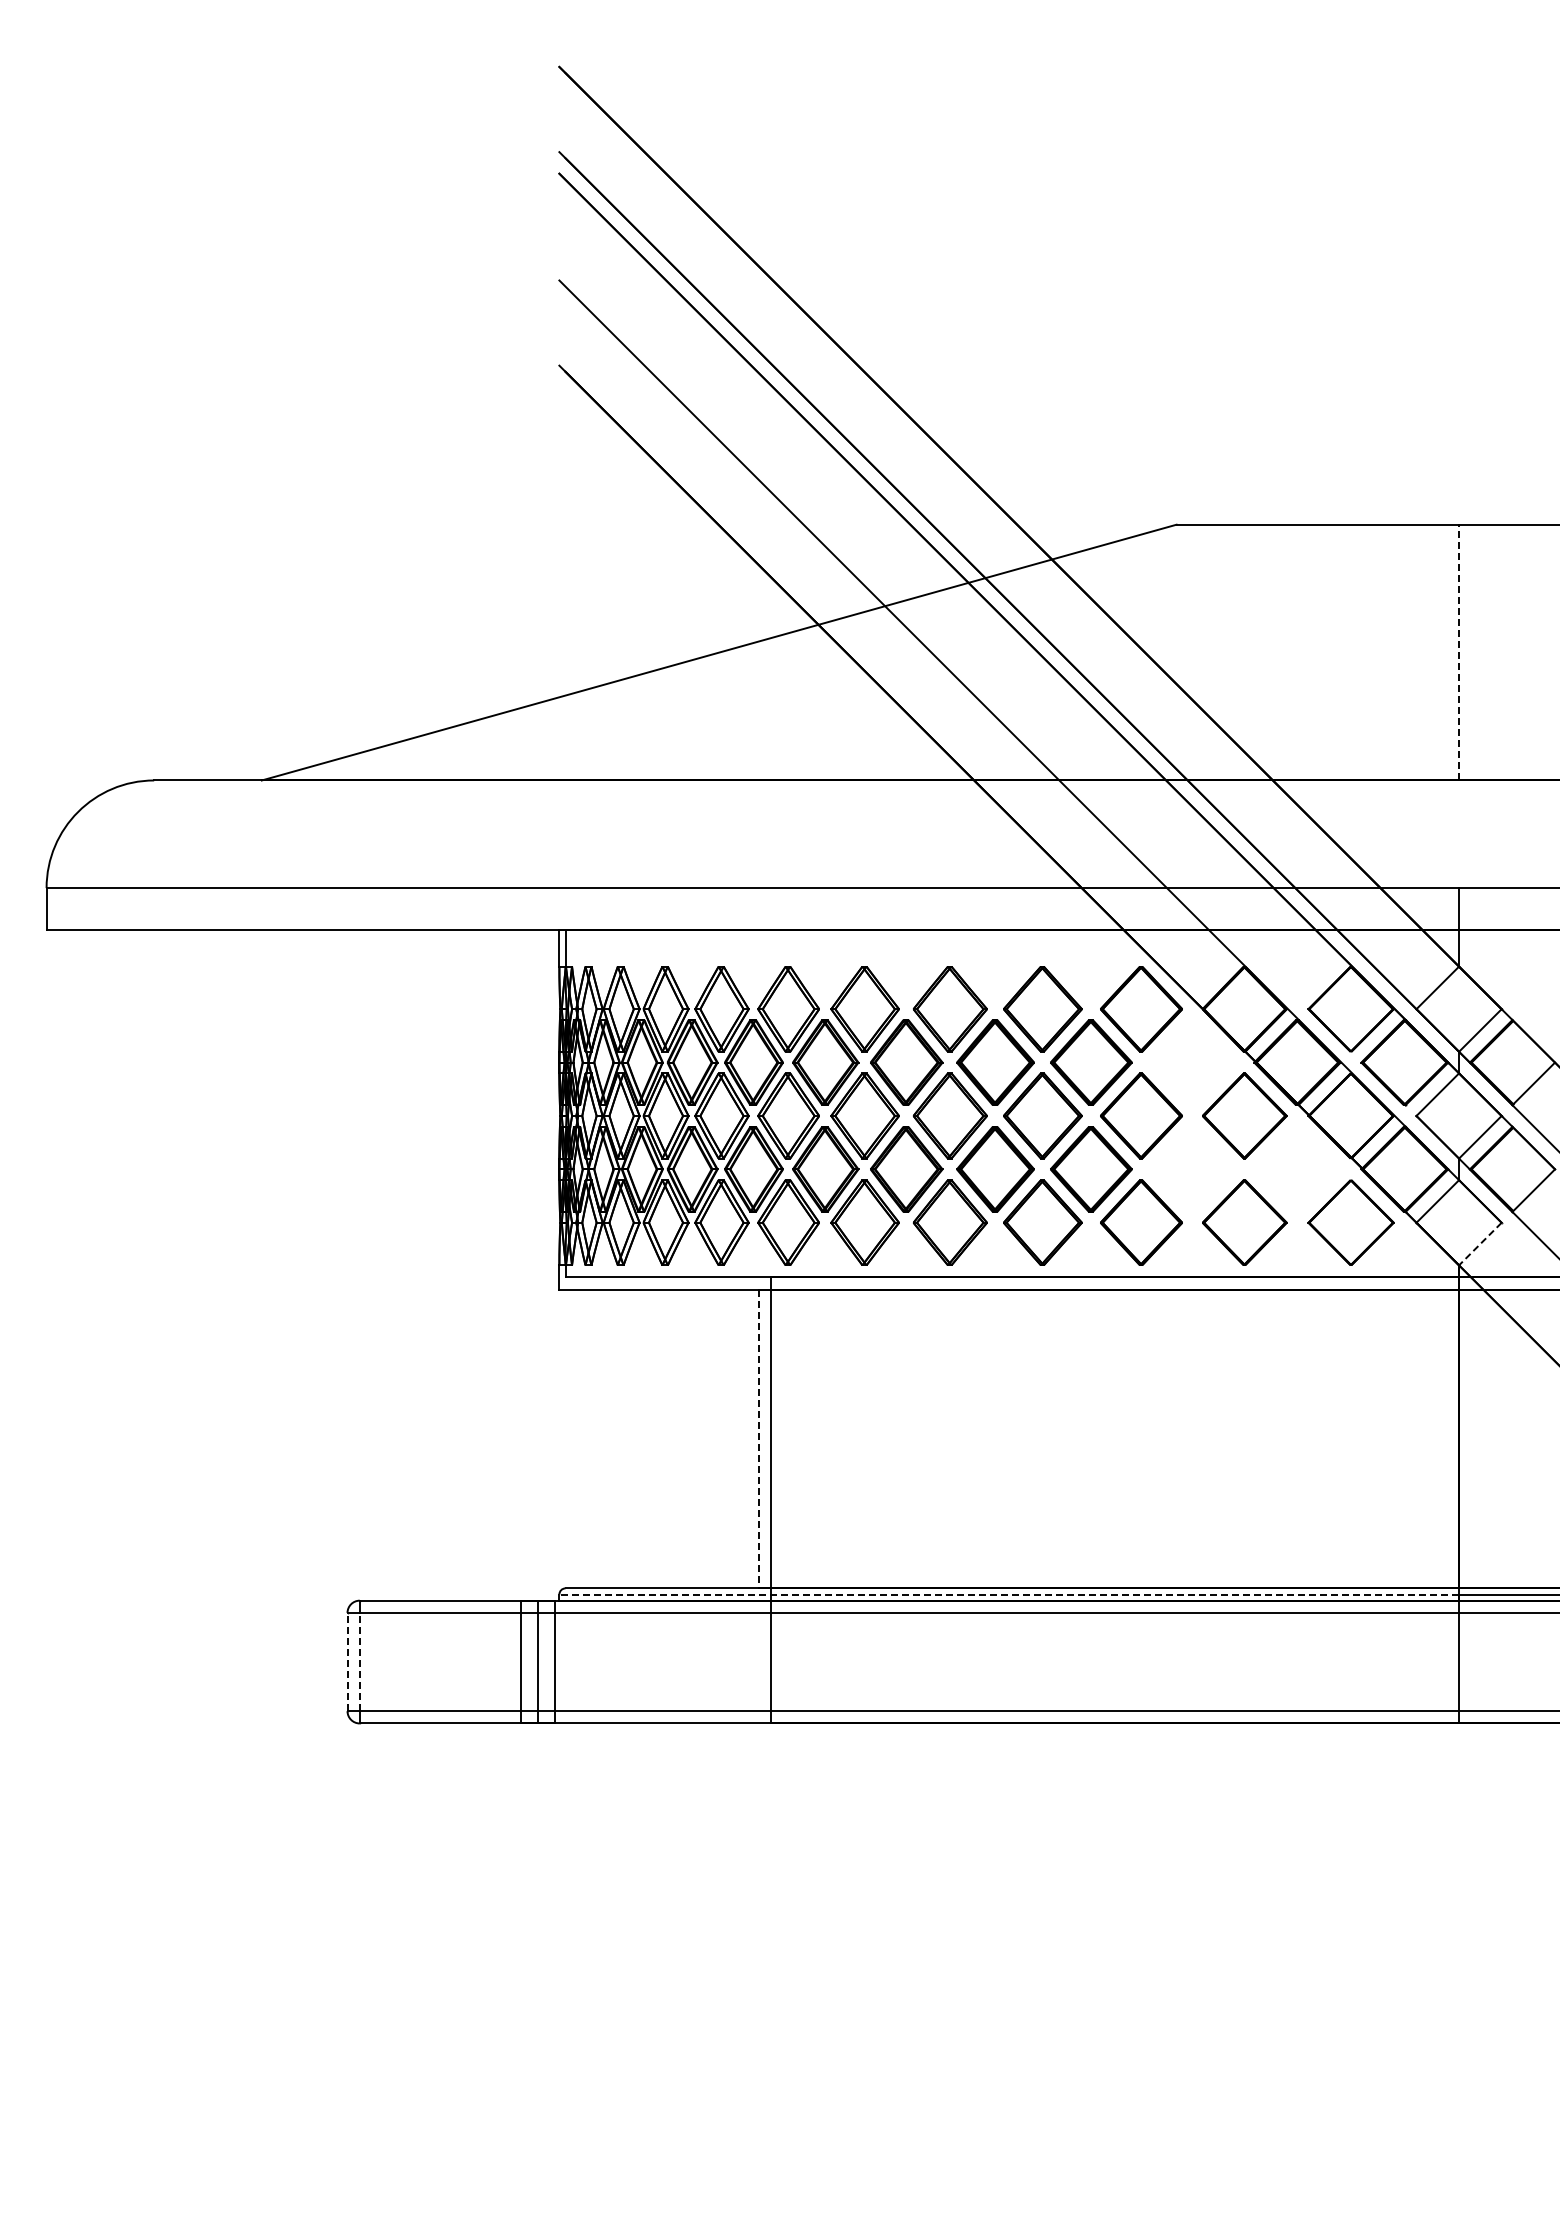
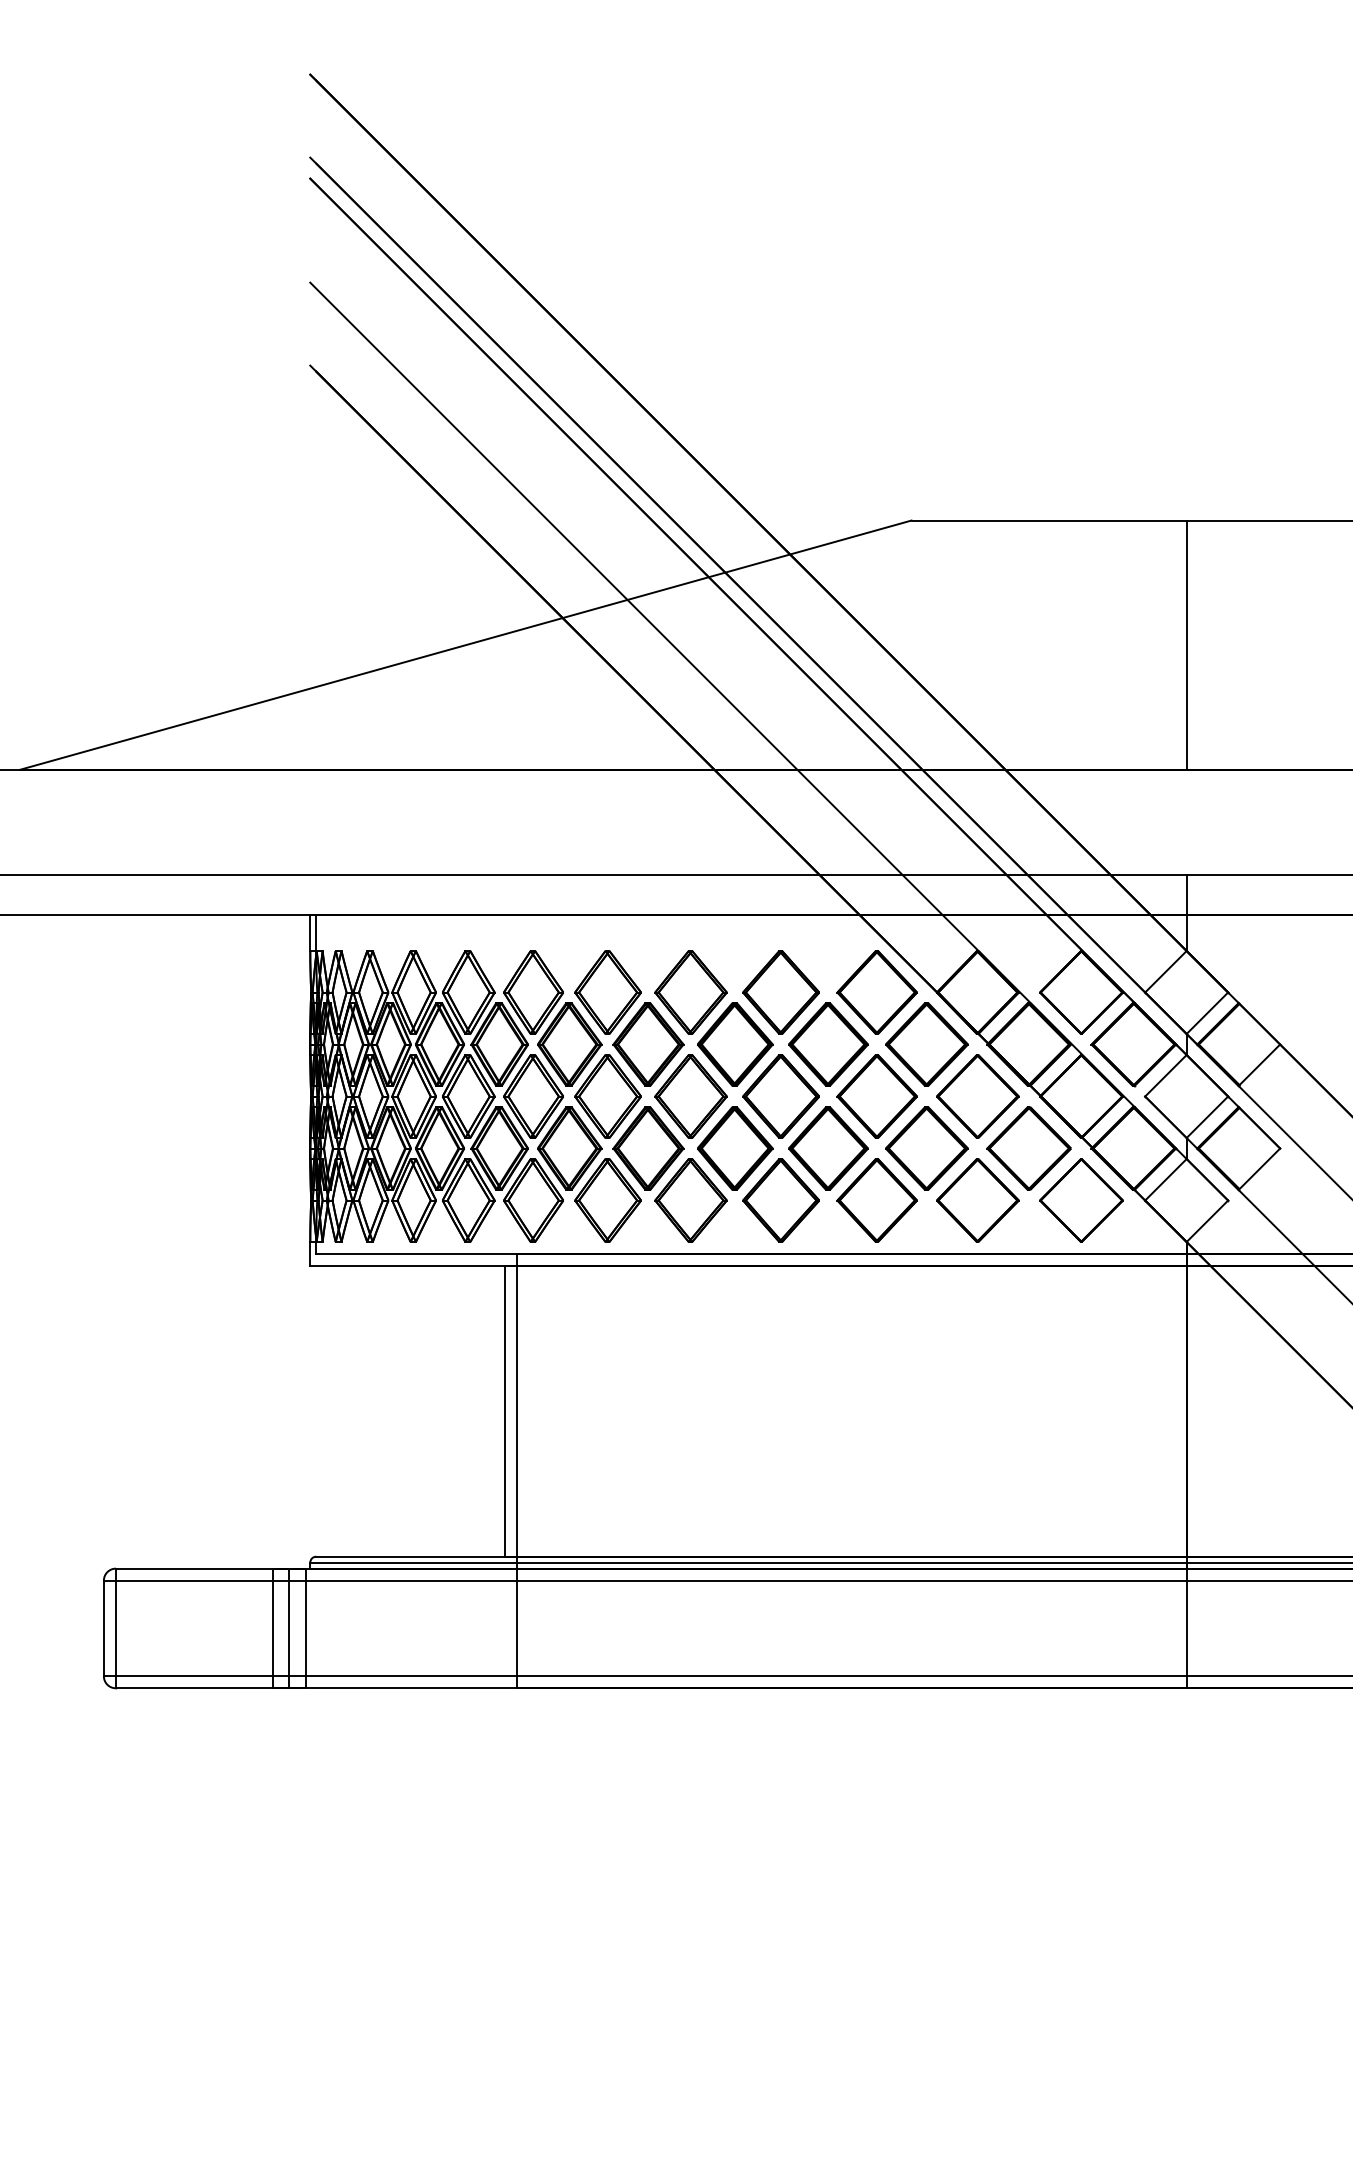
line: (1459, 652) -> (1187, 645), dashed -> solid
part: (1192, 1062) -> (926, 1044), added
part: (1192, 1169) -> (926, 1148), added
part: (1297, 1169) -> (1029, 1148), added
line: (1480, 1244) -> (1207, 1221), dashed -> solid
line: (758, 1439) -> (504, 1411), dashed -> solid
line: (1009, 1594) -> (748, 1562), dashed -> solid
line: (347, 1661) -> (103, 1627), dashed -> solid
line: (359, 1661) -> (115, 1627), dashed -> solid

